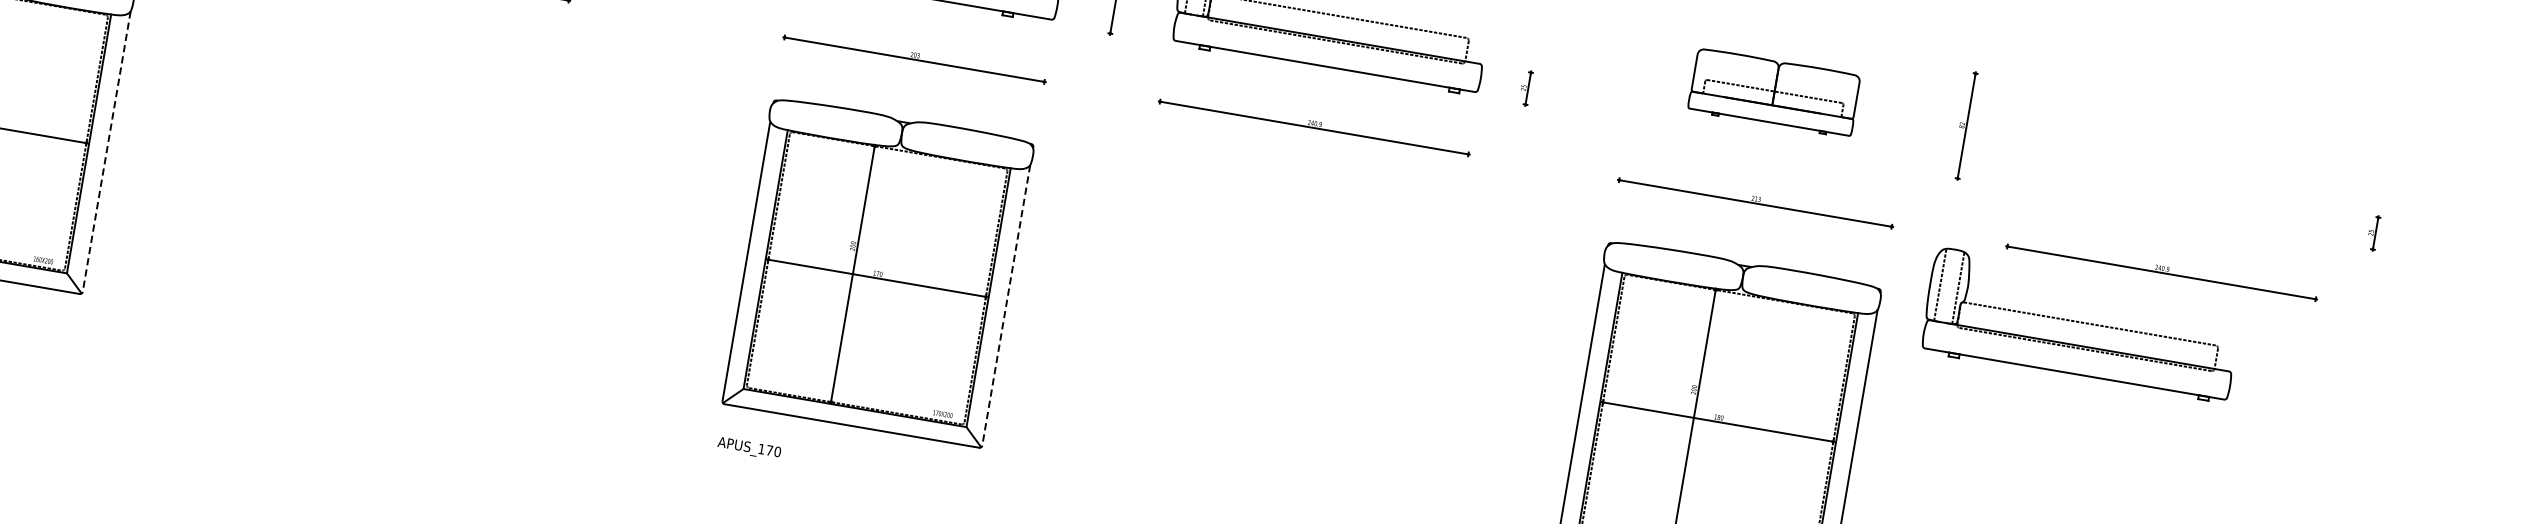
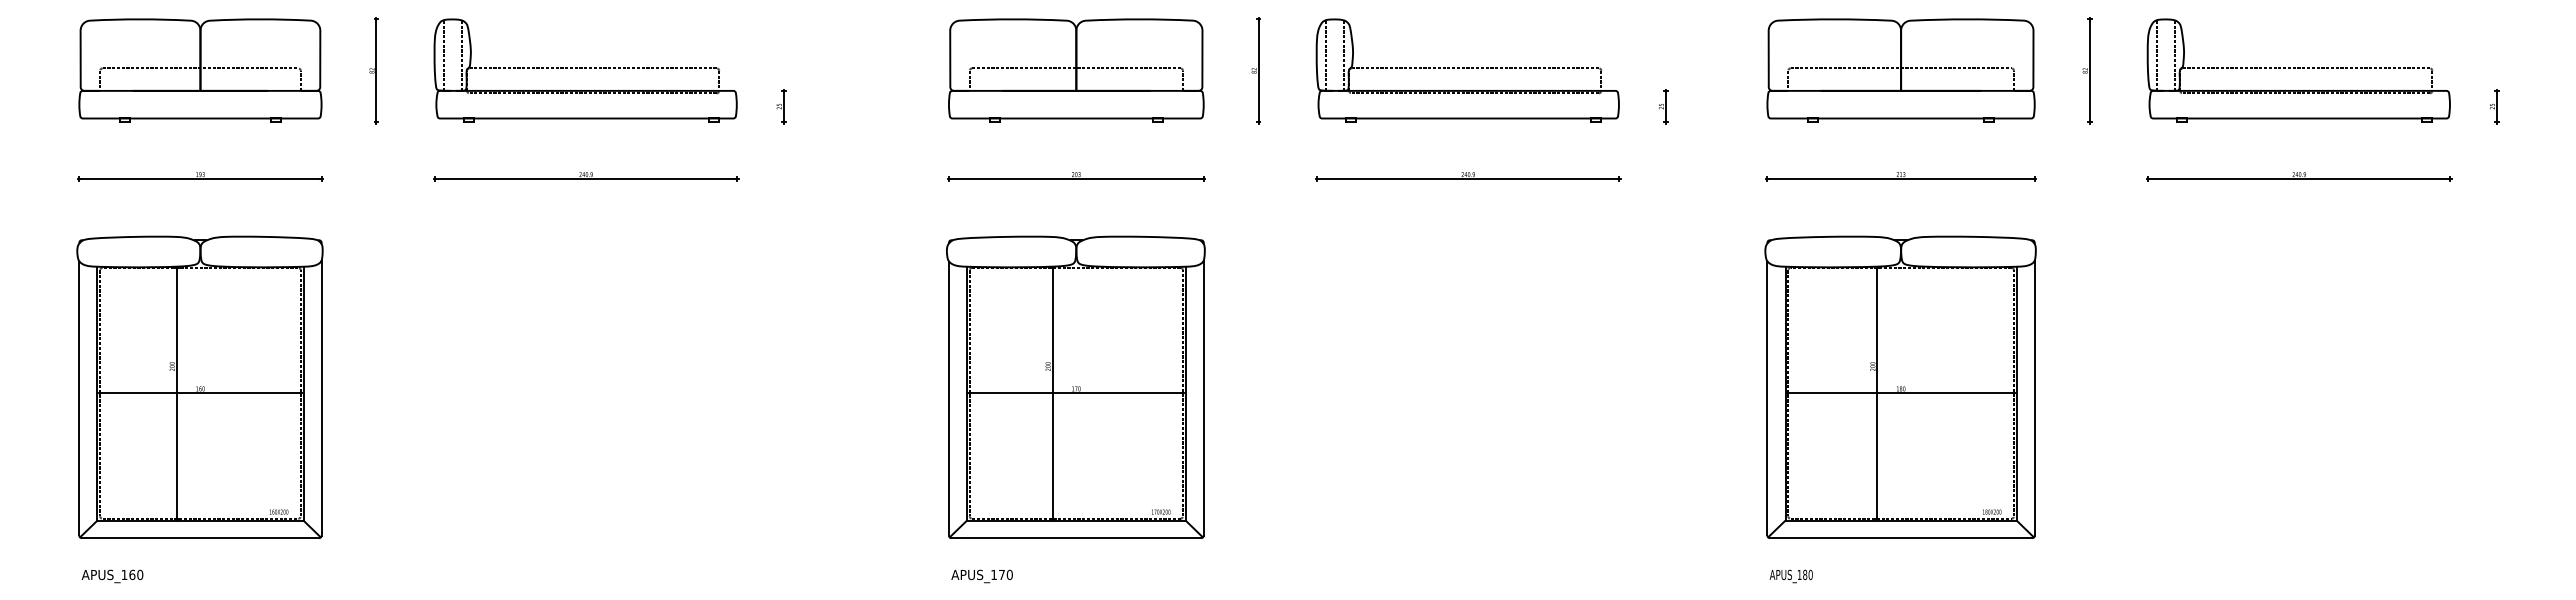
part: (1773, 92) -> (1900, 70), size x1.67
line: (106, 152) -> (321, 398), dashed -> solid
line: (1005, 305) -> (1203, 398), dashed -> solid
part: (2081, 324) -> (2298, 70), moved

